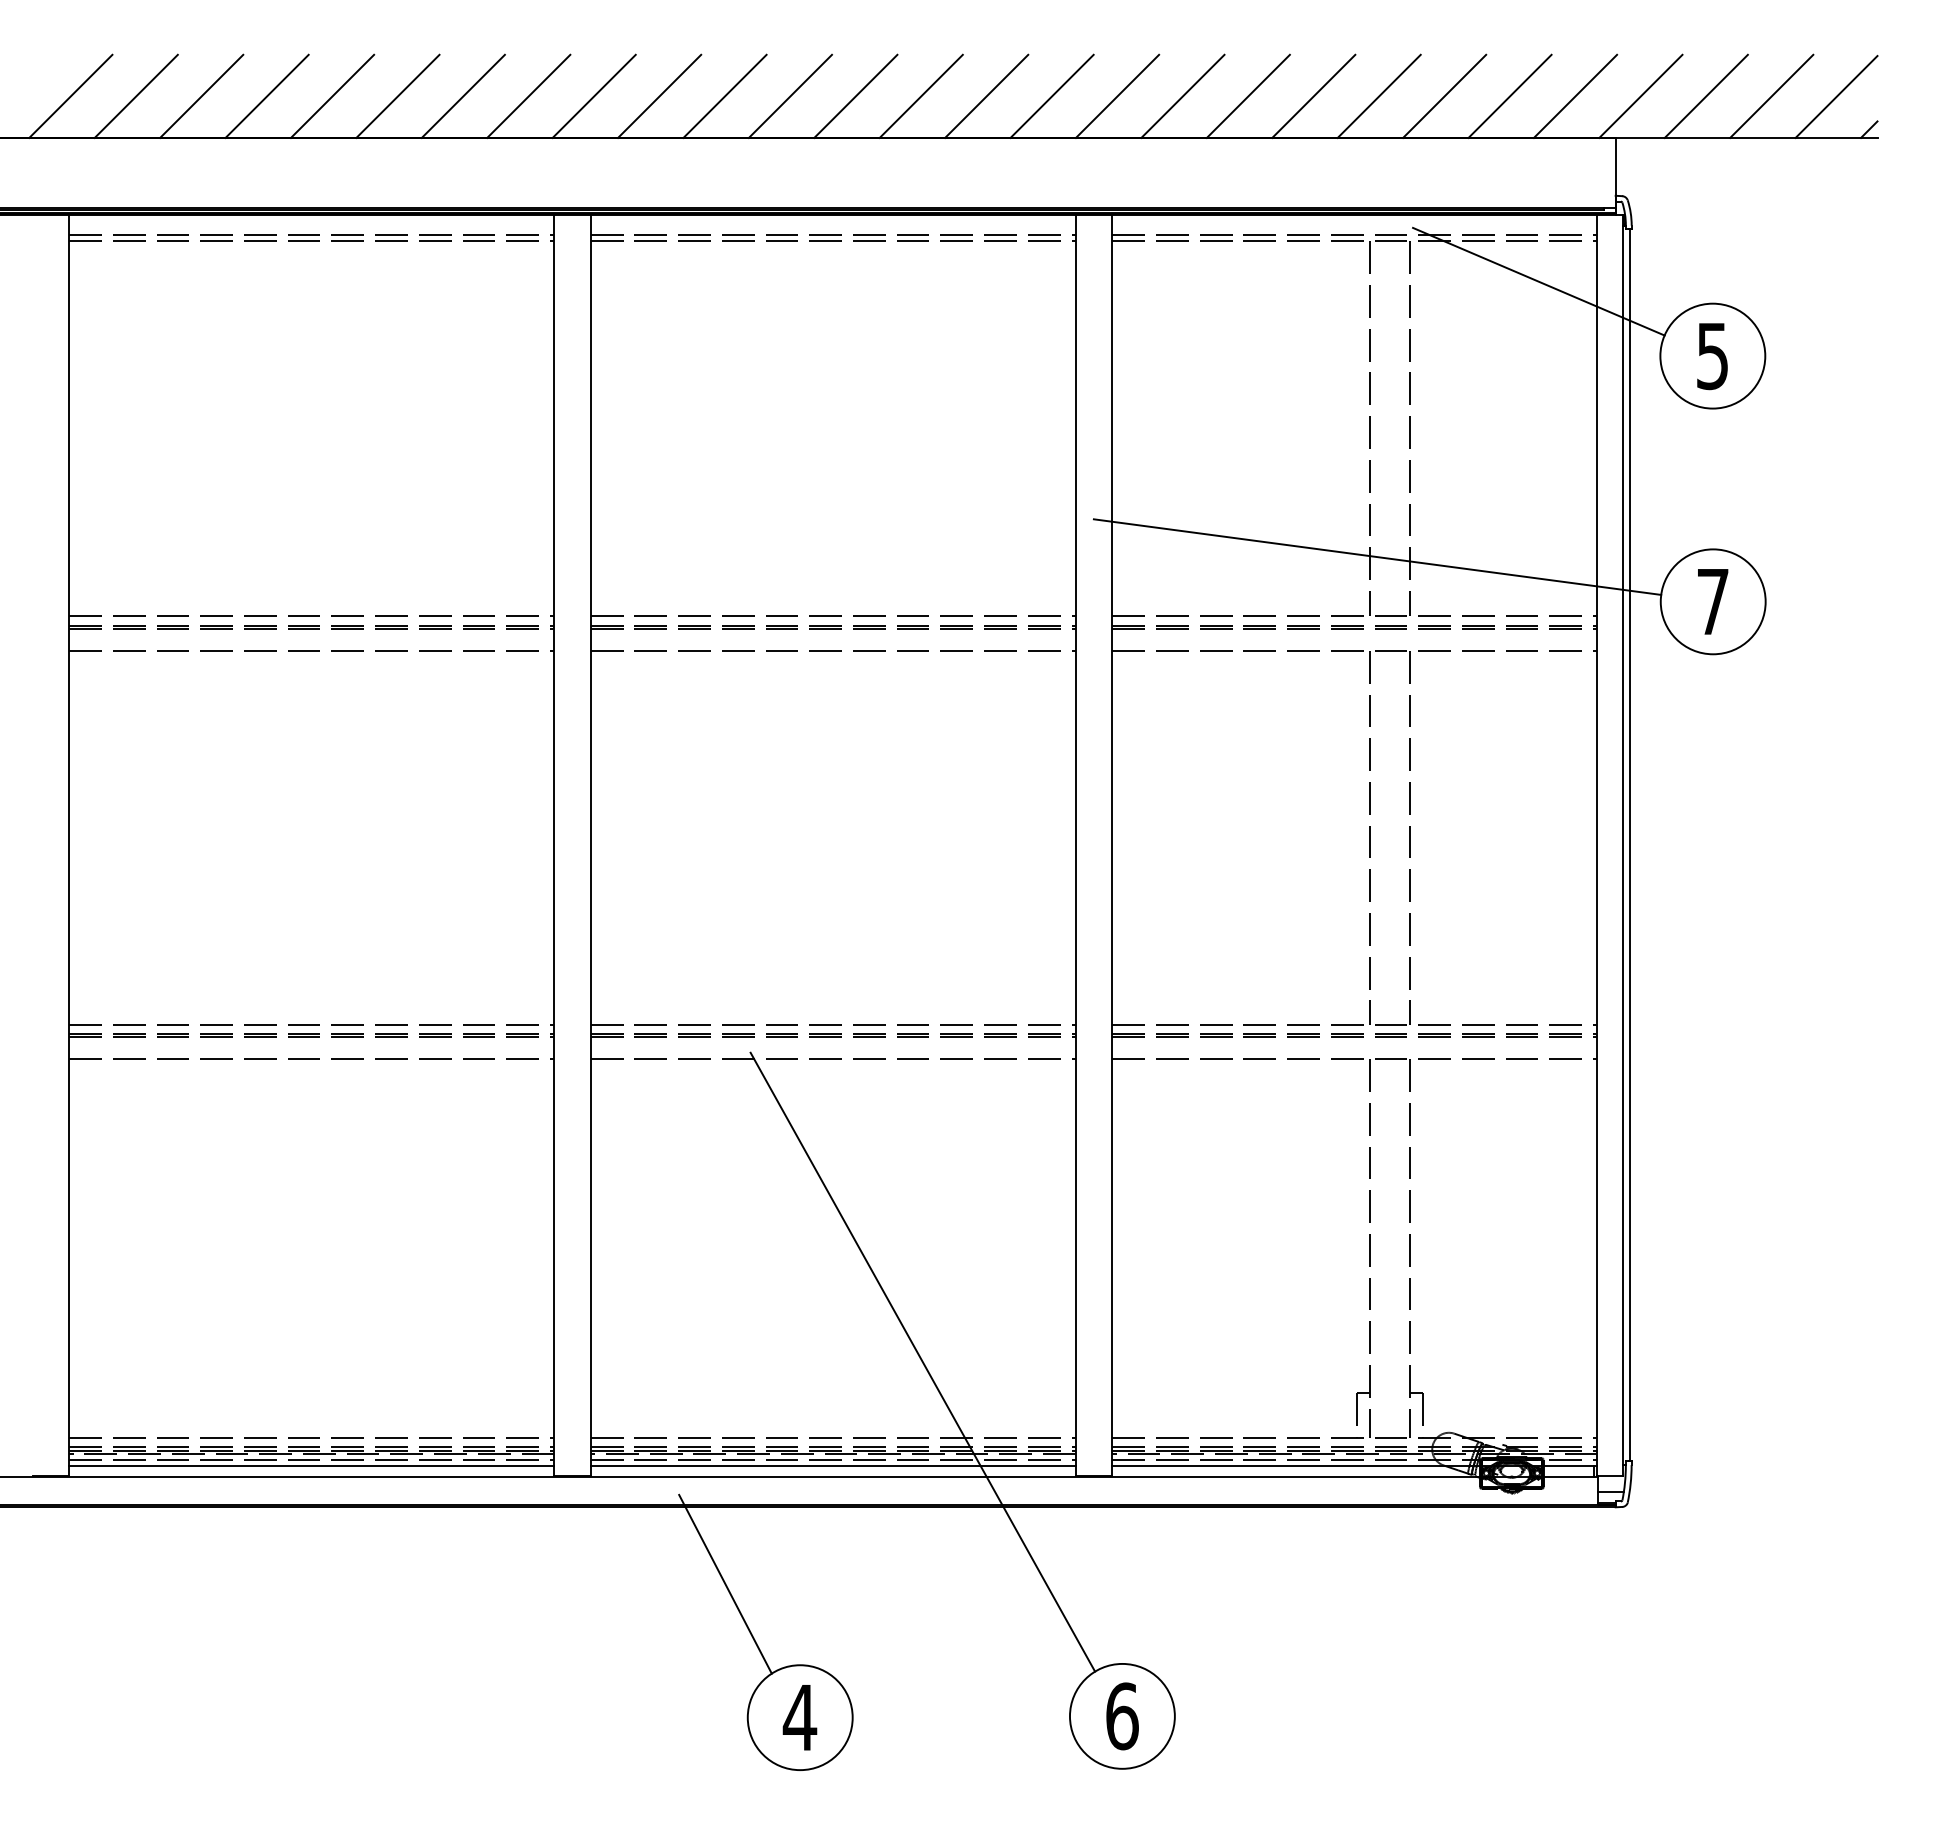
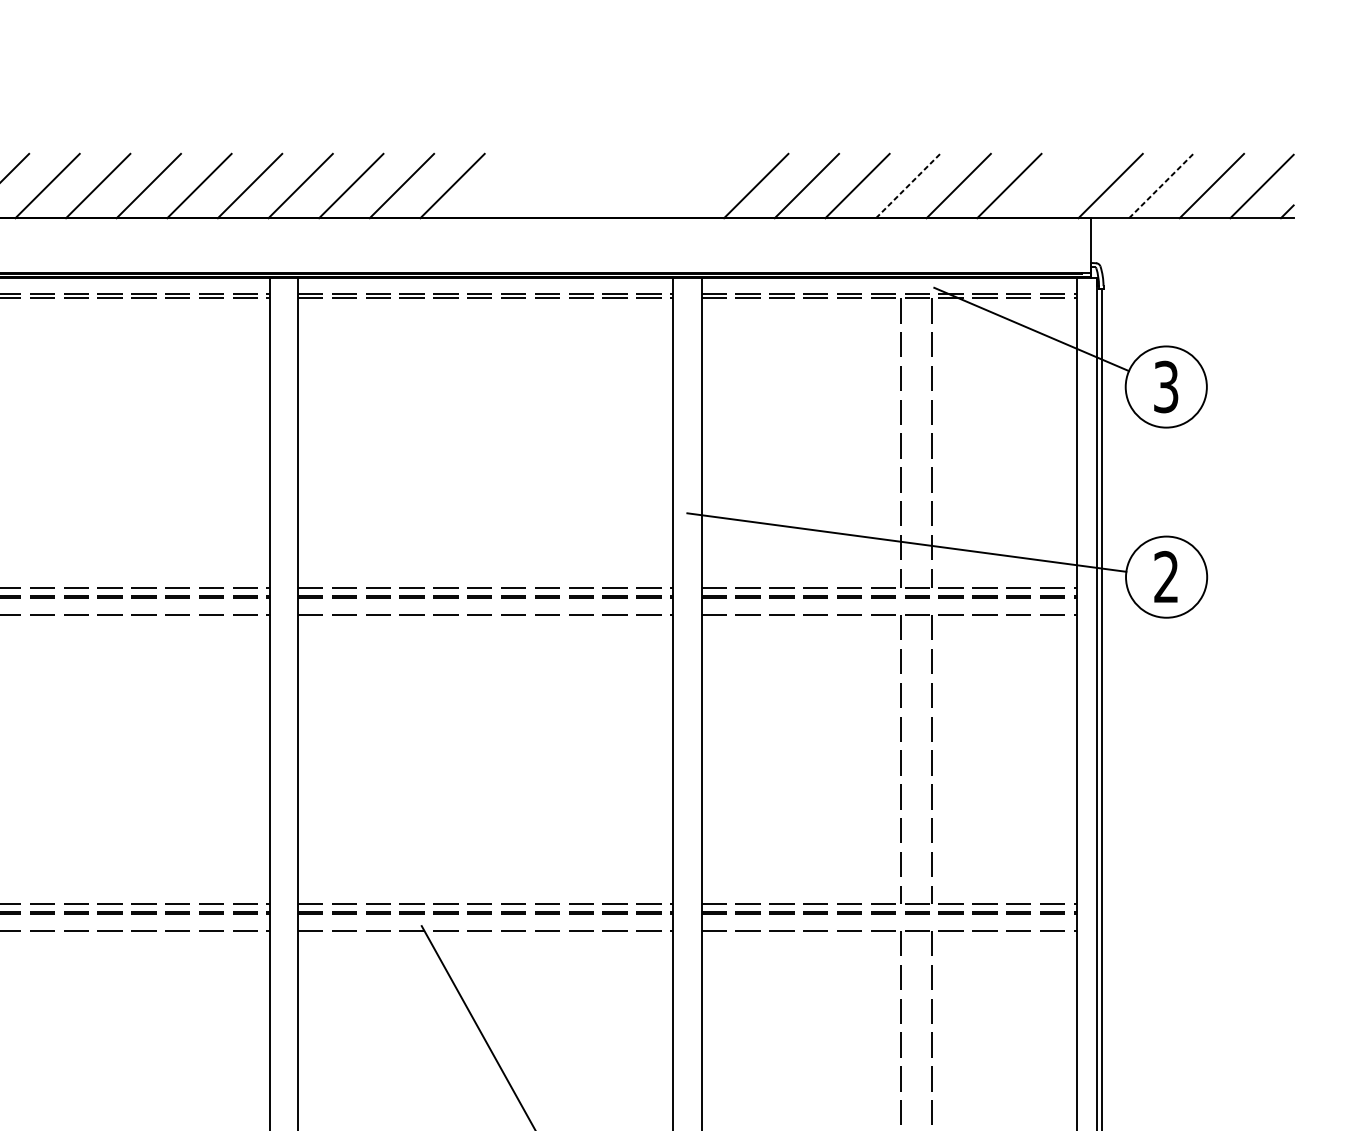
line: (855, 95) -> (502, 185), removed
line: (920, 95) -> (553, 185), removed
line: (986, 95) -> (604, 185), removed
line: (1051, 95) -> (654, 185), removed
line: (1117, 95) -> (705, 185), removed
line: (1575, 95) -> (1060, 185), removed
line: (1379, 96) -> (908, 186), solid -> dashed
line: (1706, 96) -> (1161, 186), solid -> dashed
text: (1712, 355) -> (1166, 386), 5 -> 3
text: (1712, 600) -> (1166, 576), 7 -> 2

